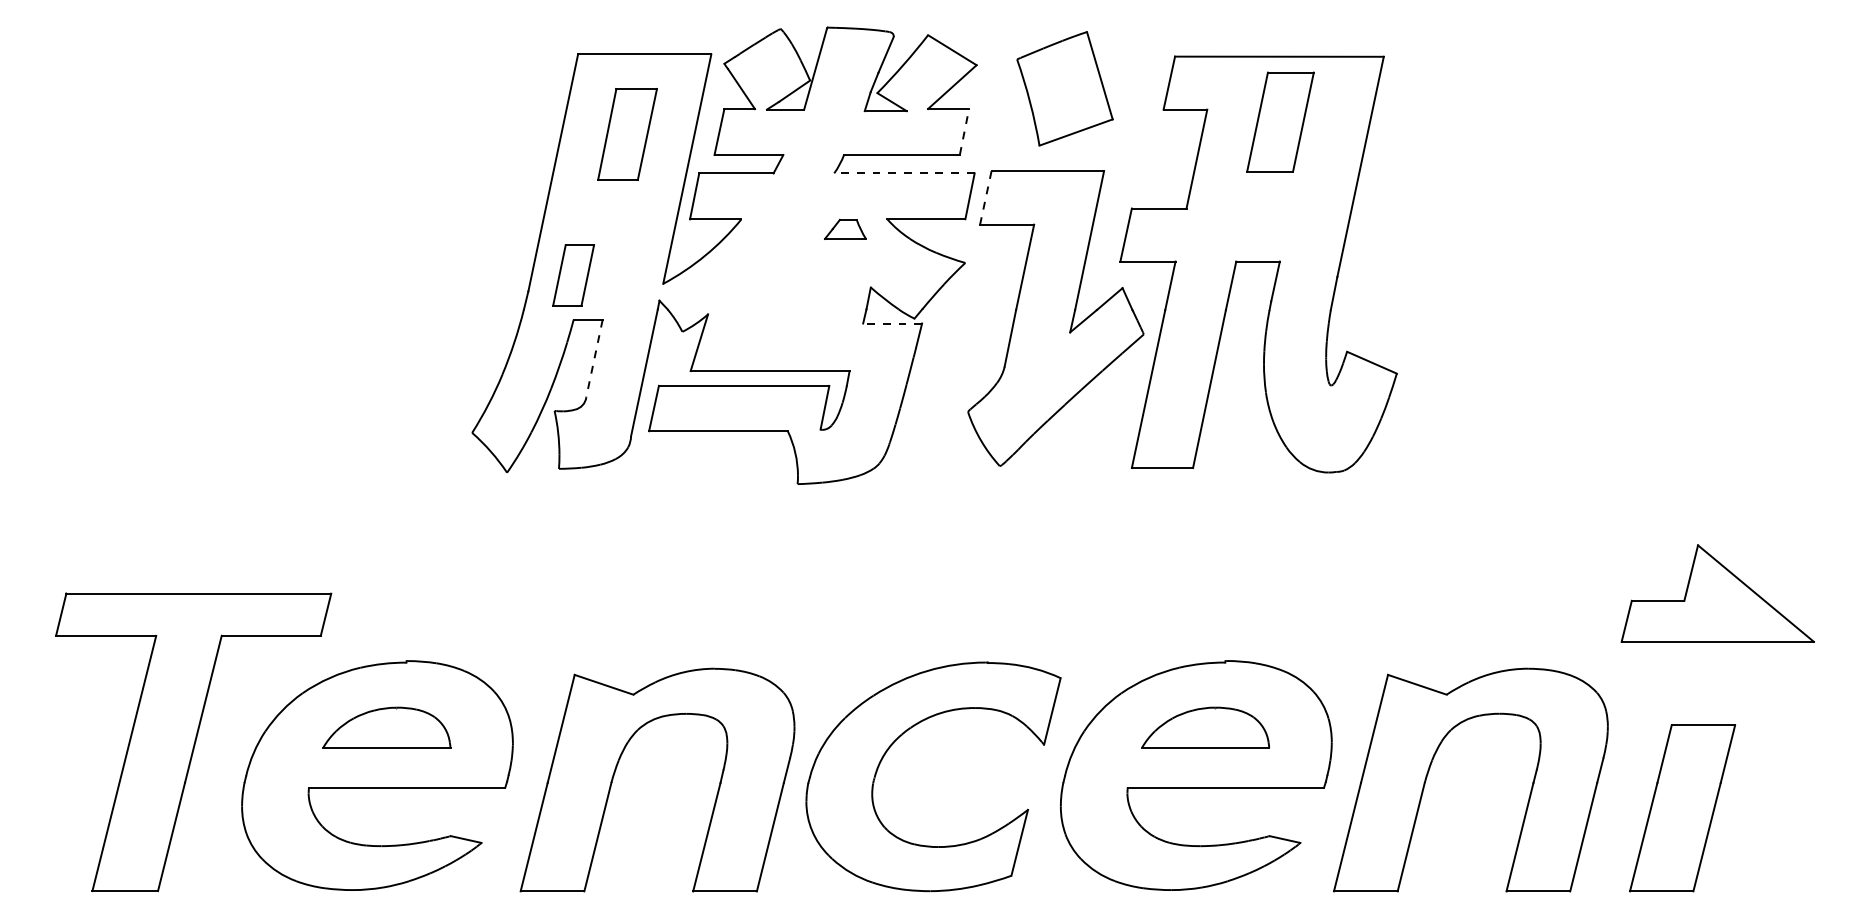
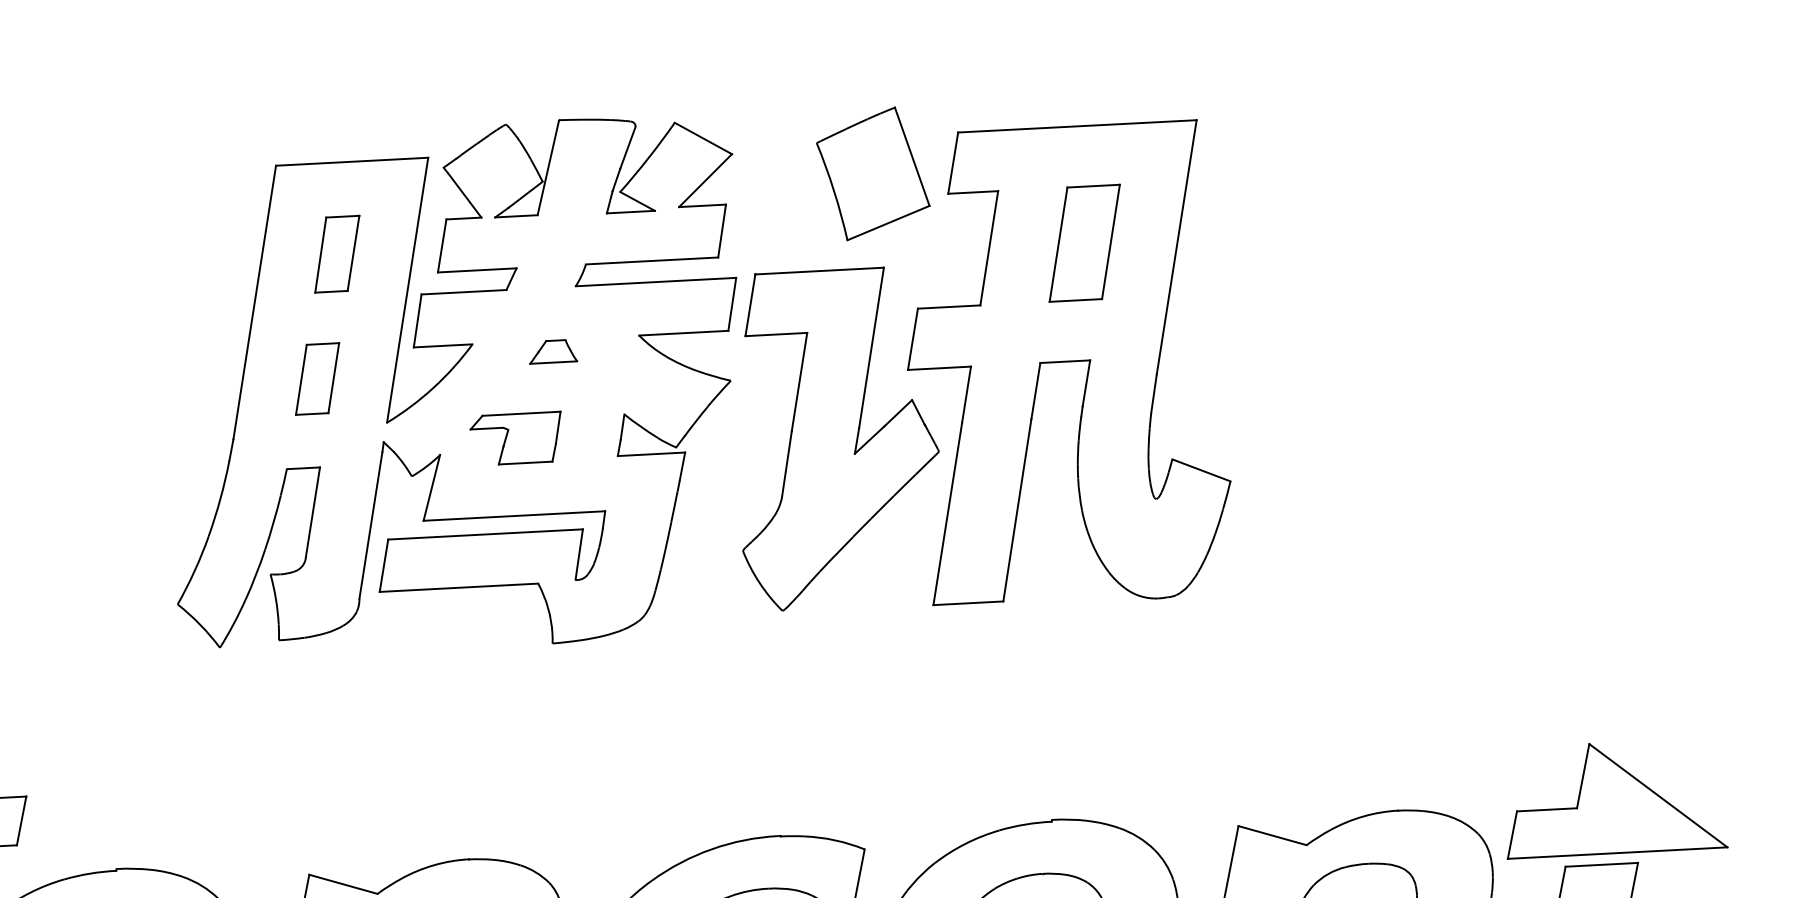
part: (1064, 88) -> (872, 173), moved
part: (1280, 121) -> (1084, 242), moved
line: (964, 131) -> (722, 230), dashed -> solid
part: (627, 134) -> (337, 254), size x0.71
line: (903, 173) -> (654, 282), dashed -> solid
line: (985, 198) -> (750, 305), dashed -> solid
part: (845, 228) -> (553, 350), moved
part: (573, 275) -> (317, 379), moved
part: (775, 303) -> (516, 438), added
line: (892, 323) -> (651, 454), dashed -> solid
line: (594, 358) -> (312, 512), dashed -> solid
part: (1717, 593) -> (1614, 797), moved

